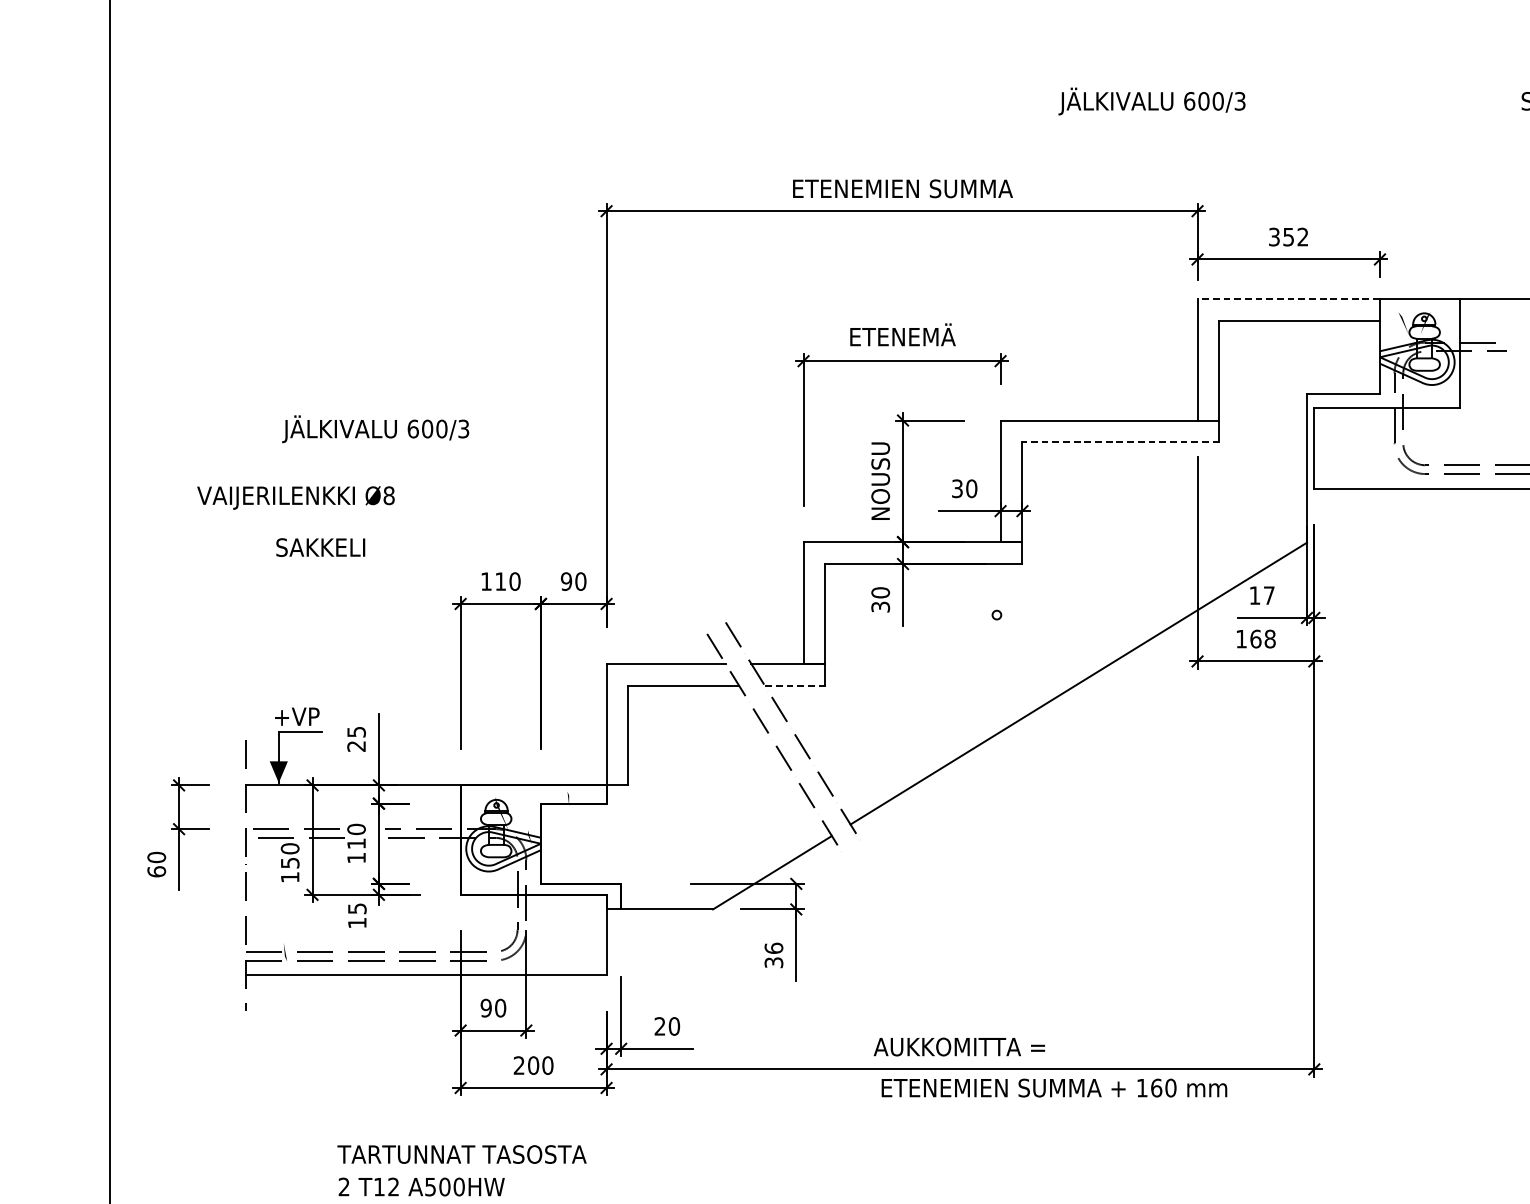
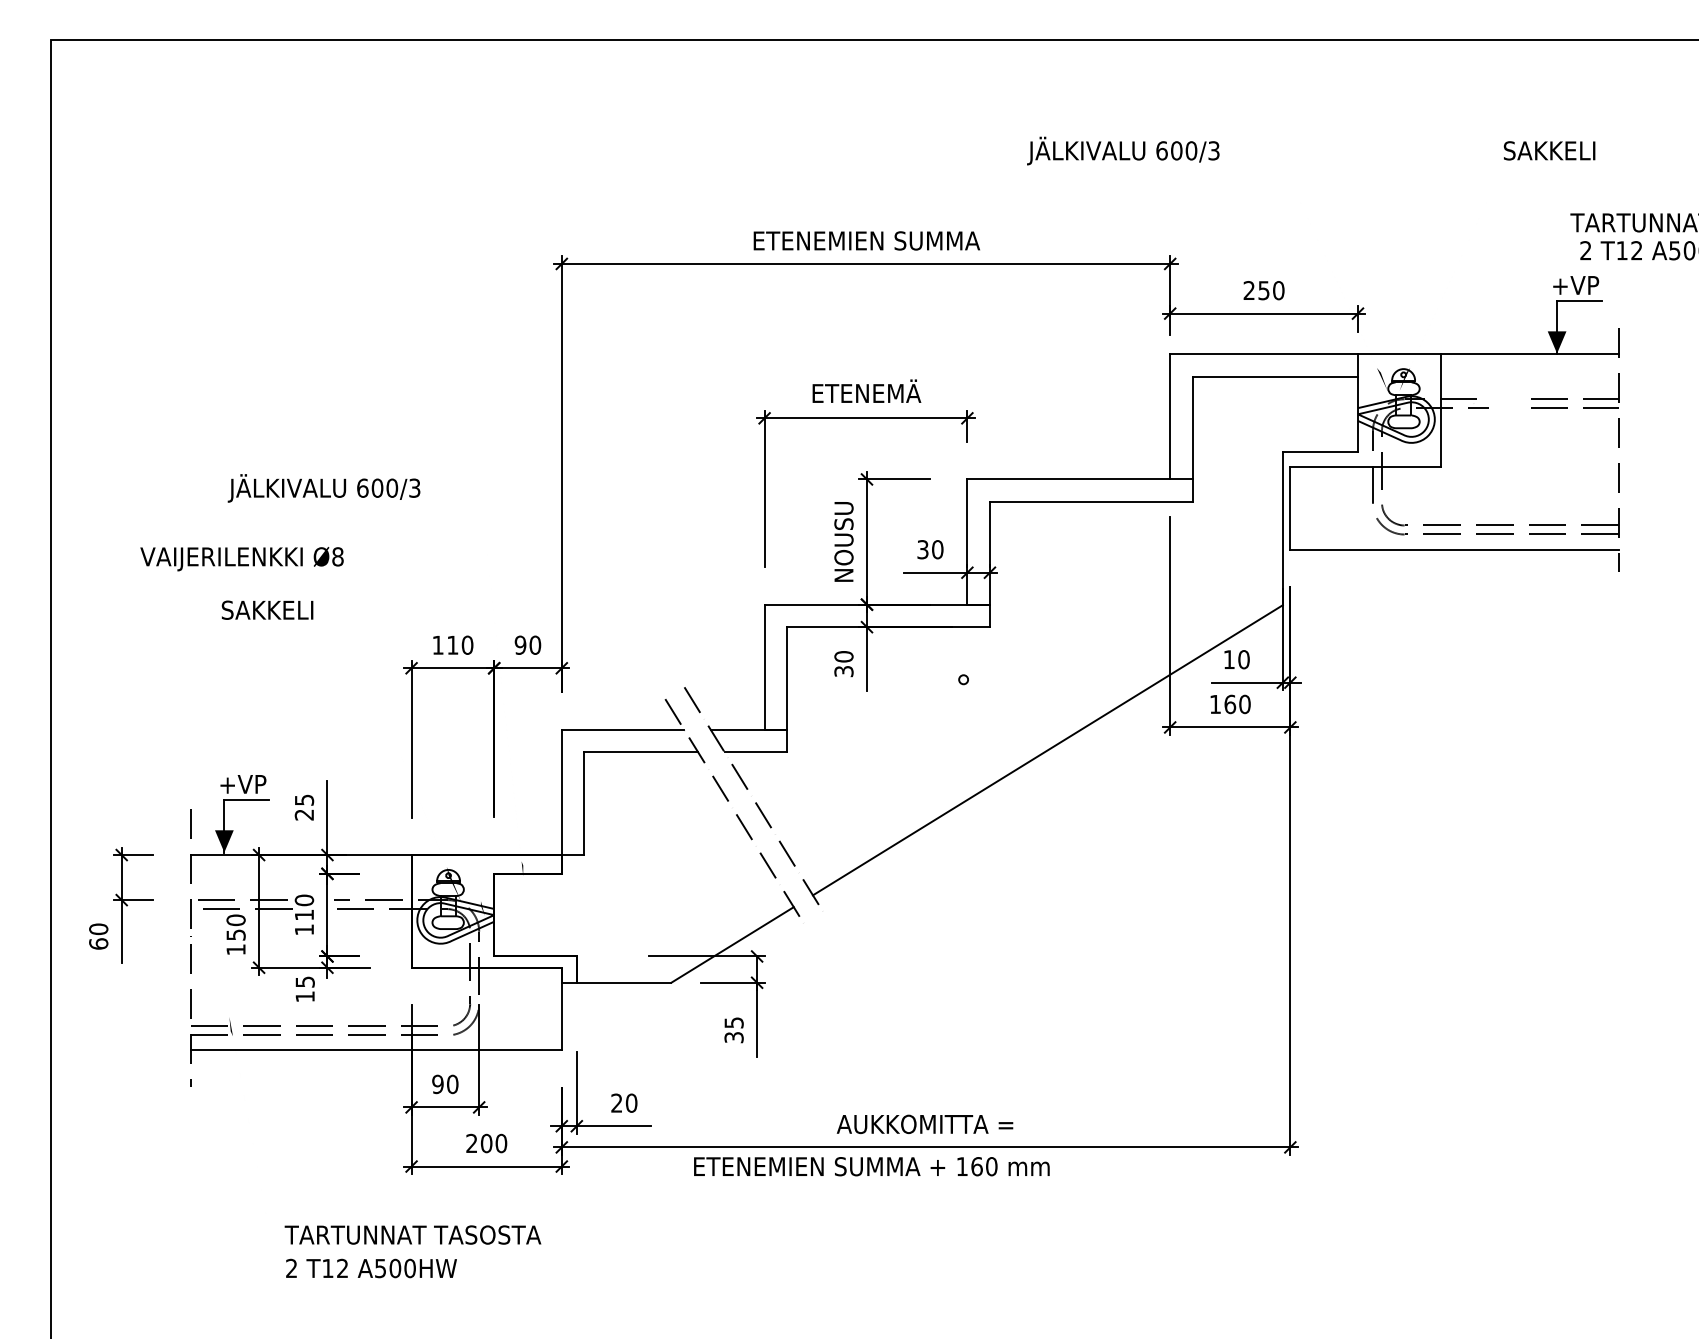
text: (1288, 236) -> (1263, 290), 352 -> 250
line: (1289, 299) -> (1264, 354), dashed -> solid
line: (1120, 441) -> (1090, 501), dashed -> solid
text: (1268, 595) -> (1243, 659), 17 -> 10
text: (1269, 639) -> (1244, 704), 168 -> 160
line: (794, 685) -> (755, 752), dashed -> solid
text: (773, 948) -> (733, 1022), 36 -> 35
text: (1054, 1087) -> (871, 1166), moved

